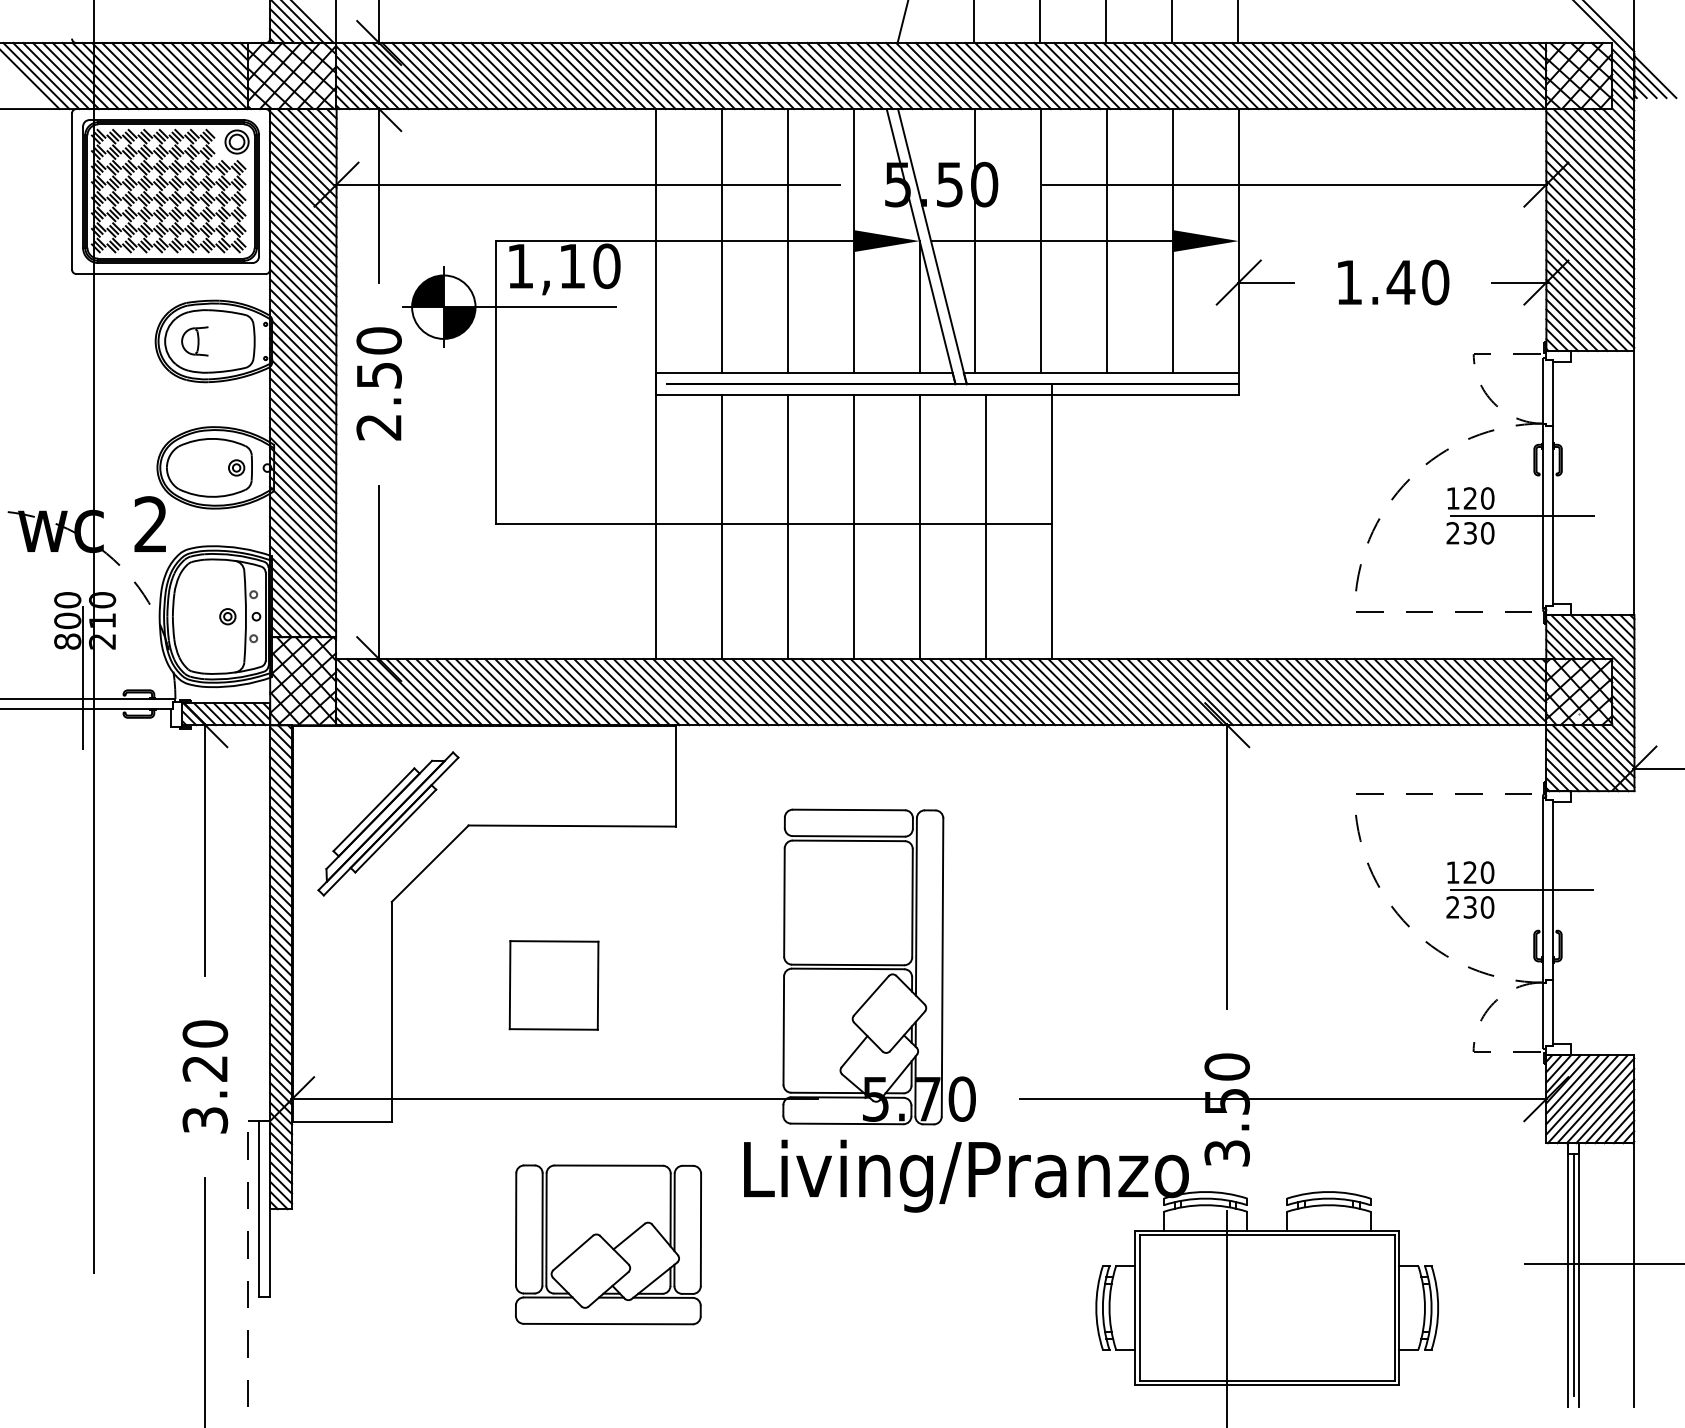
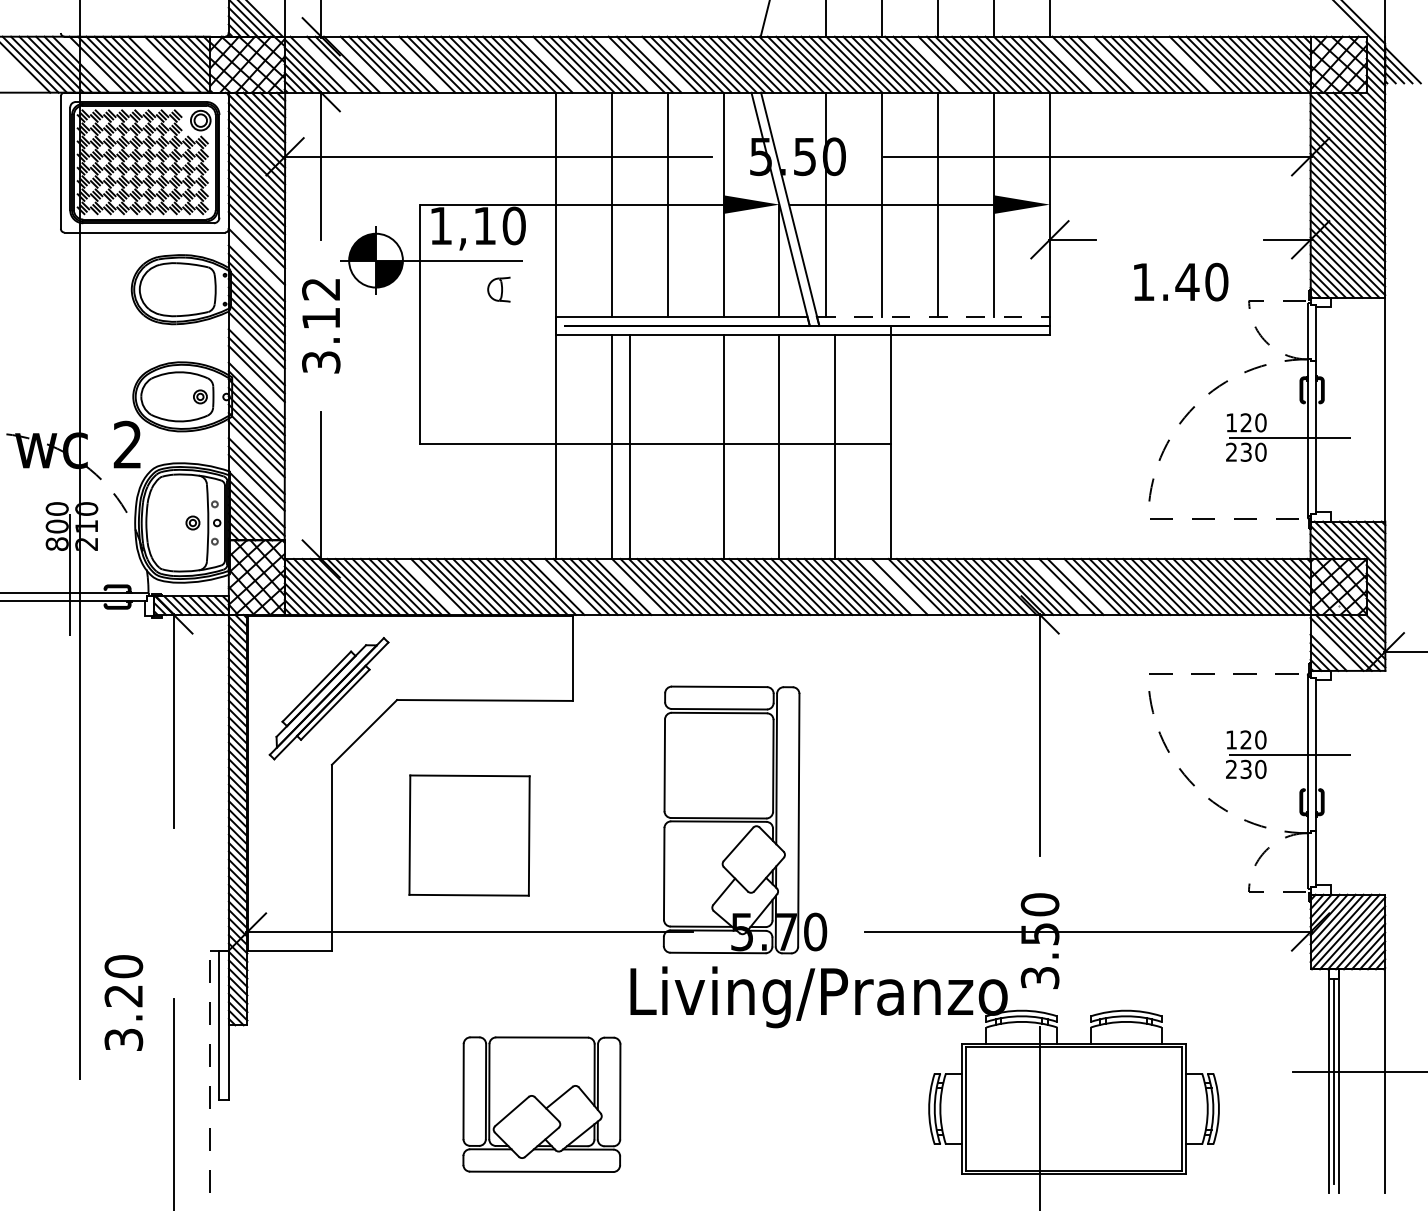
line: (105, 76) -> (89, 65), removed
line: (194, 76) -> (164, 65), removed
line: (385, 76) -> (326, 65), removed
line: (425, 76) -> (360, 65), removed
line: (494, 76) -> (419, 65), removed
line: (652, 76) -> (552, 65), removed
line: (741, 76) -> (628, 65), removed
line: (780, 76) -> (661, 65), removed
line: (1106, 76) -> (937, 65), removed
line: (1265, 76) -> (1072, 65), removed
line: (1314, 76) -> (1114, 65), removed
line: (1403, 76) -> (1189, 65), removed
text: (1393, 282) -> (1181, 282), moved
line: (303, 292) -> (257, 248), removed
line: (303, 312) -> (257, 265), removed
part: (194, 341) -> (498, 289), moved
line: (1101, 373) -> (933, 316), solid -> dashed
text: (378, 383) -> (320, 325), 2.50 -> 3.12
line: (303, 411) -> (257, 349), removed
line: (303, 450) -> (257, 382), removed
line: (787, 527) -> (630, 447), moved
line: (303, 539) -> (257, 457), removed
line: (303, 579) -> (257, 491), removed
line: (508, 692) -> (430, 587), removed
line: (666, 692) -> (564, 587), removed
line: (745, 692) -> (631, 587), removed
line: (1051, 692) -> (891, 587), removed
line: (1071, 692) -> (908, 587), removed
line: (1249, 692) -> (1059, 587), removed
line: (1279, 692) -> (1084, 587), removed
line: (1572, 764) -> (1332, 648), removed
part: (553, 985) -> (469, 835), size x1.6
text: (205, 1076) -> (124, 1002), moved
part: (608, 1244) -> (541, 1104), moved

